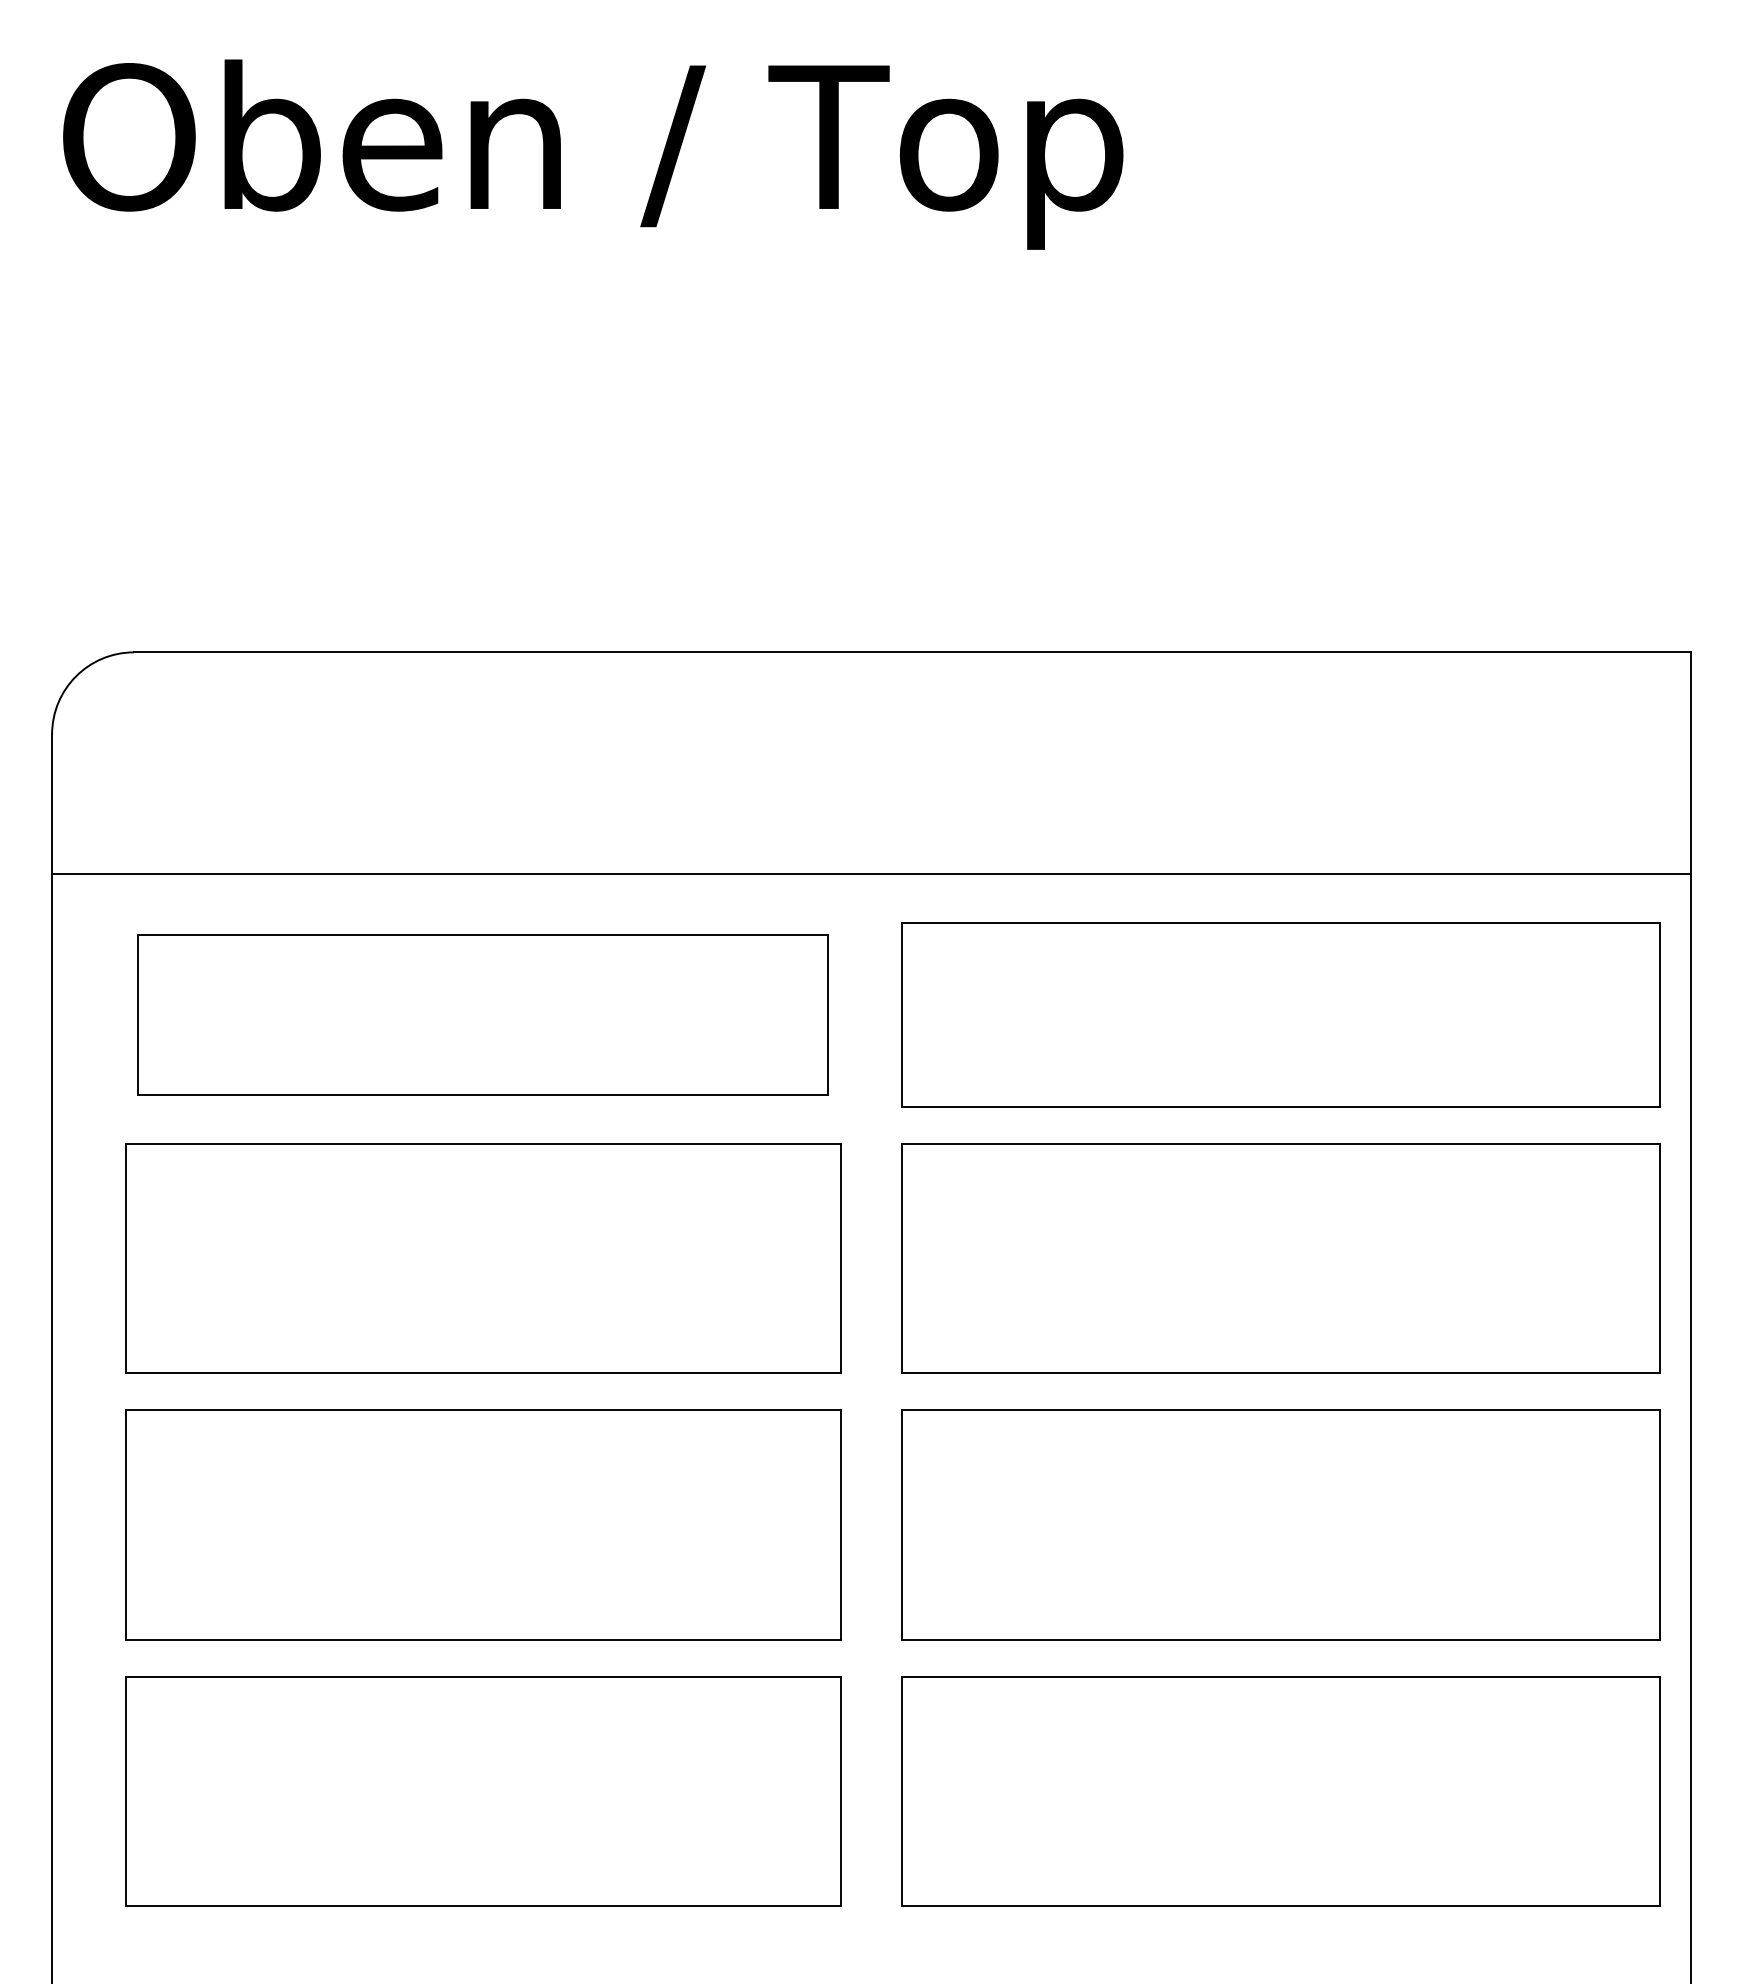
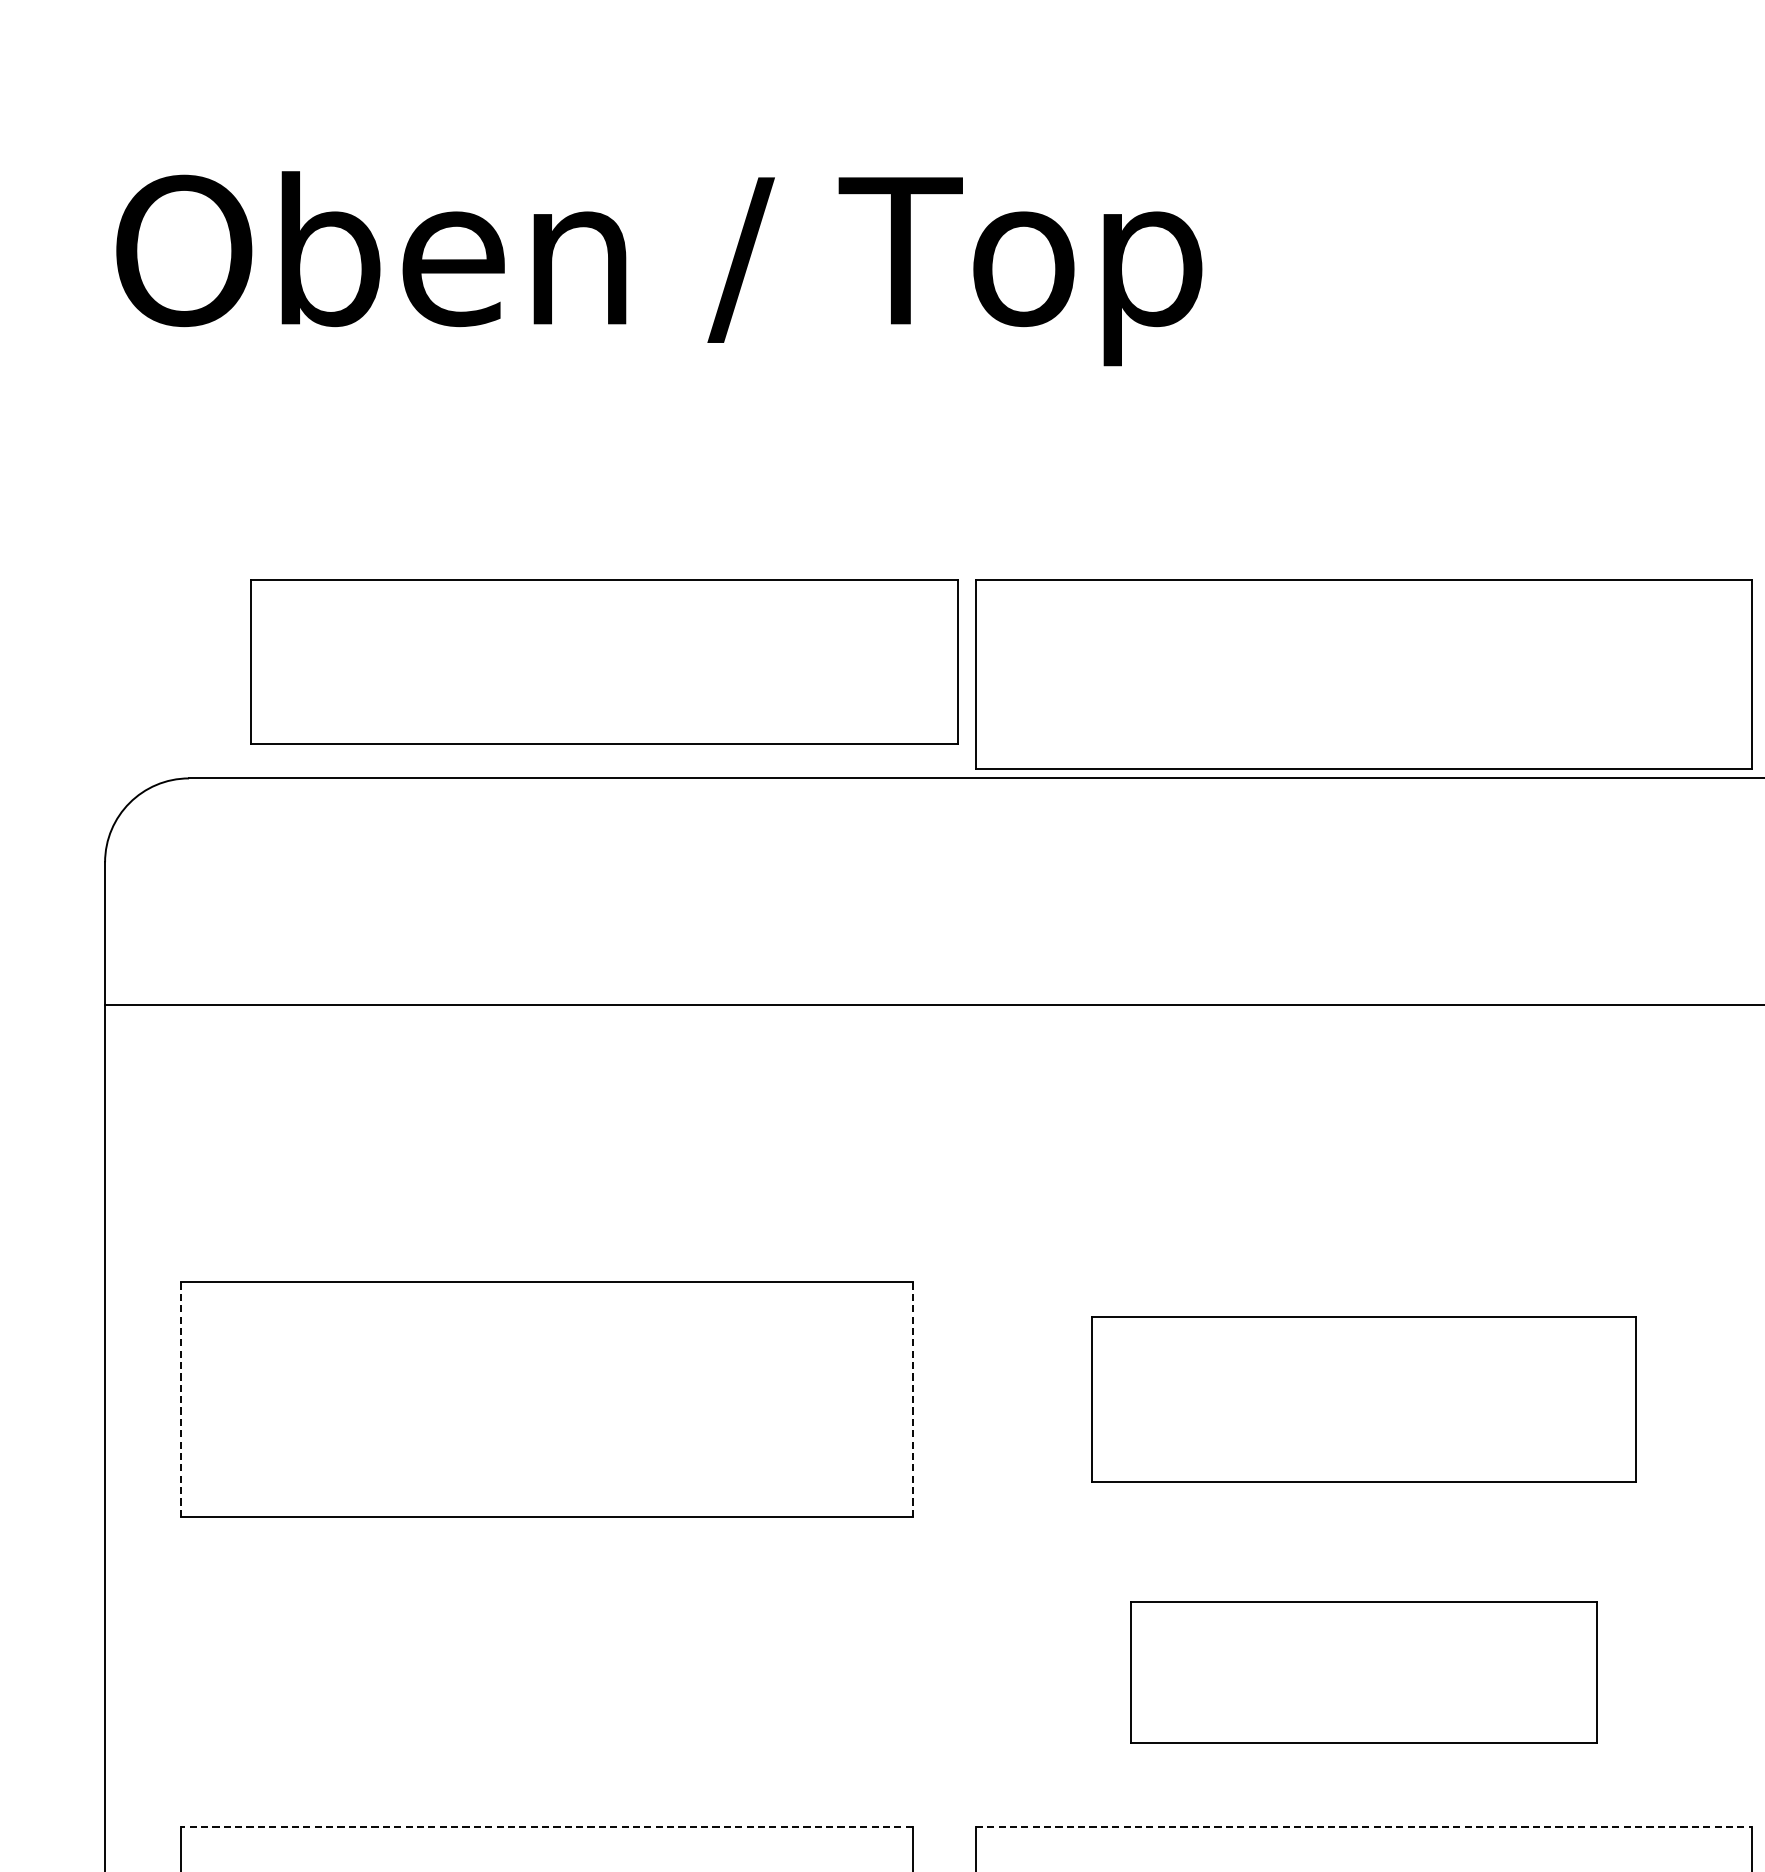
part: (482, 1014) -> (603, 661), moved
part: (1280, 1014) -> (1363, 674), moved
line: (125, 1258) -> (180, 1399), solid -> dashed
line: (840, 1258) -> (912, 1399), solid -> dashed
part: (1280, 1258) -> (1363, 1399), size x0.7
part: (483, 1524) -> (546, 1671), removed
part: (1280, 1524) -> (1363, 1671), size x0.6
line: (482, 1676) -> (545, 1827), solid -> dashed
line: (1281, 1676) -> (1364, 1827), solid -> dashed

